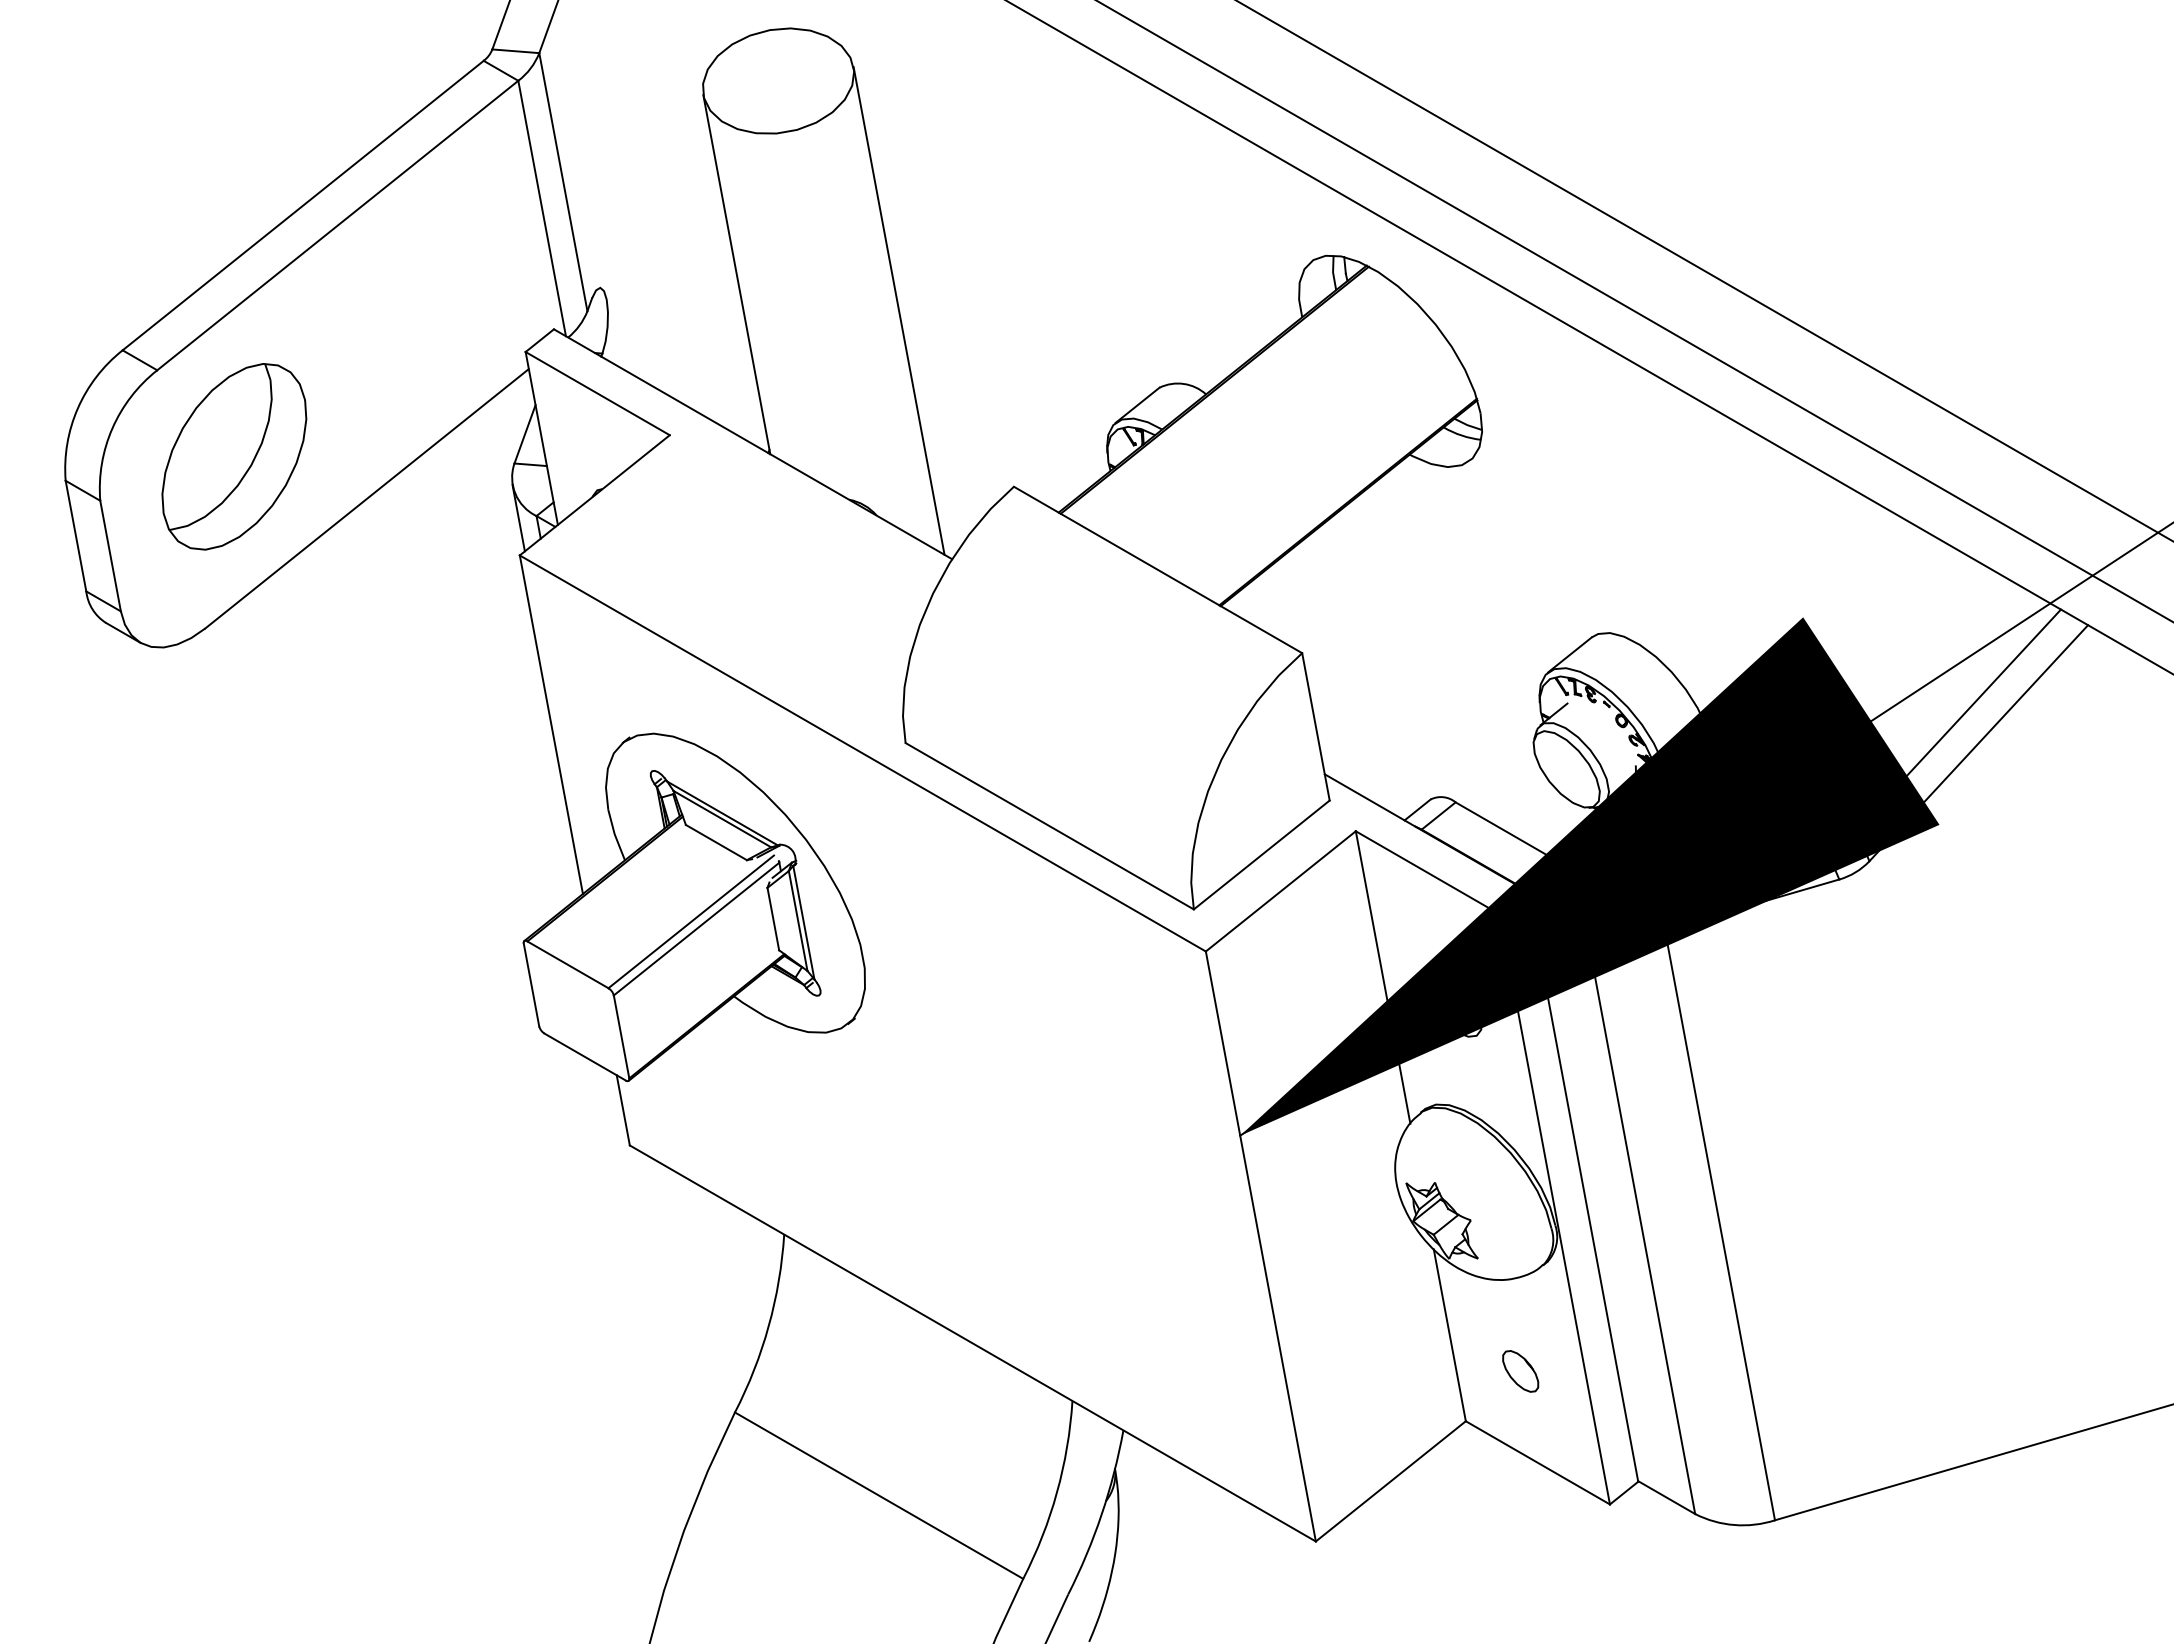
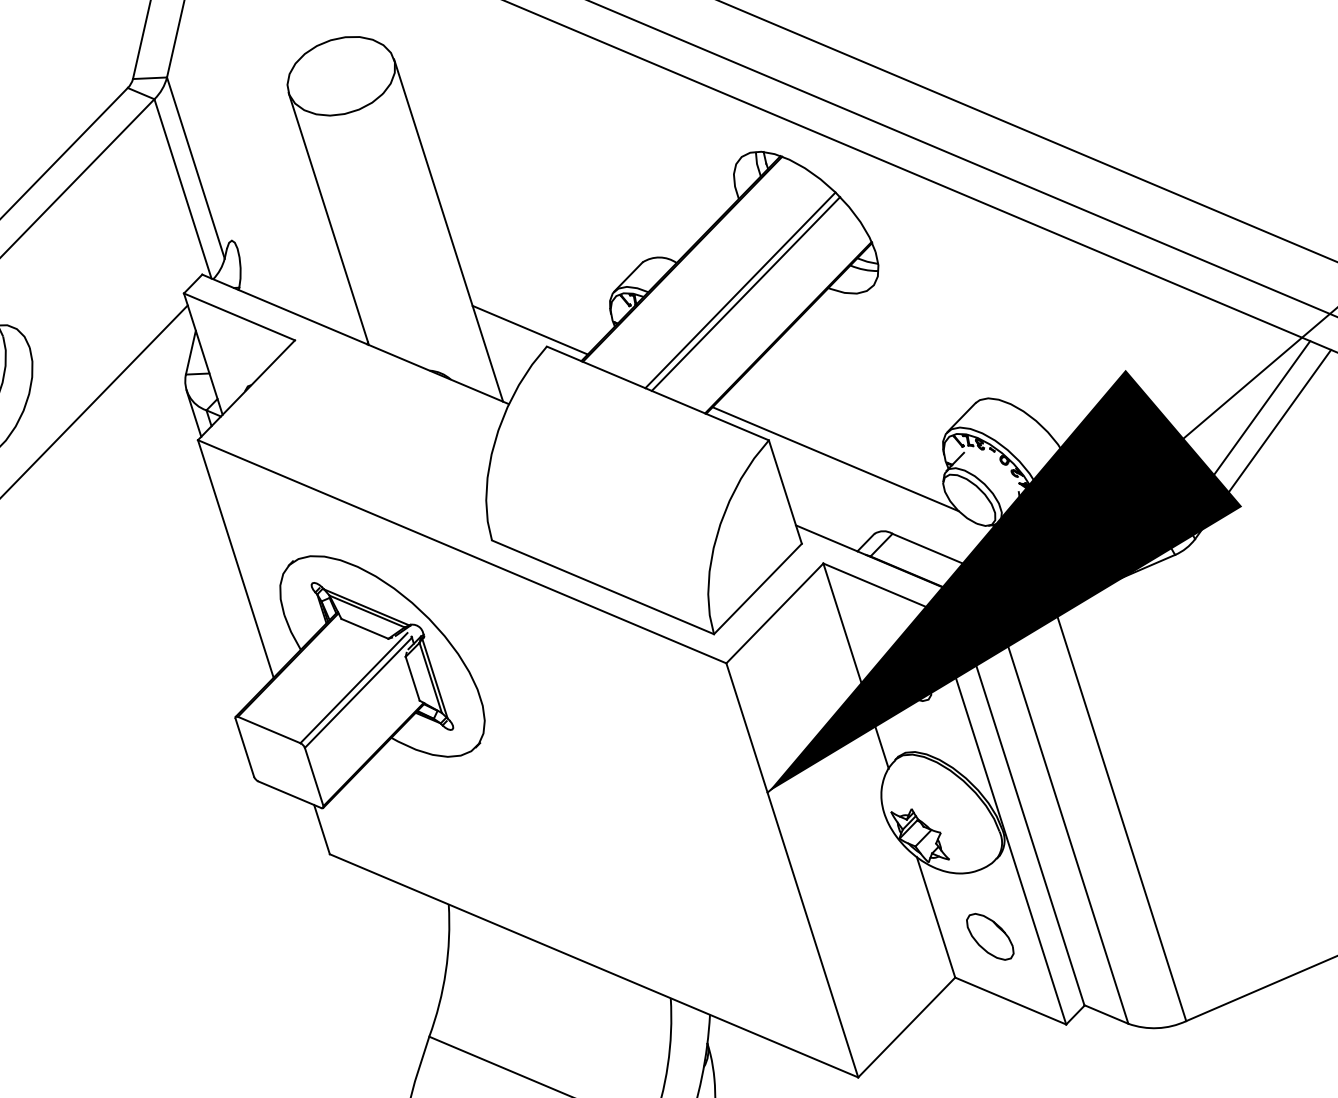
line: (1288, 442) -> (740, 290), added
line: (1295, 448) -> (745, 293), added
line: (993, 461) -> (529, 330), added
line: (1390, 690) -> (835, 459), added
part: (1520, 1371) -> (990, 936), size x1.67

